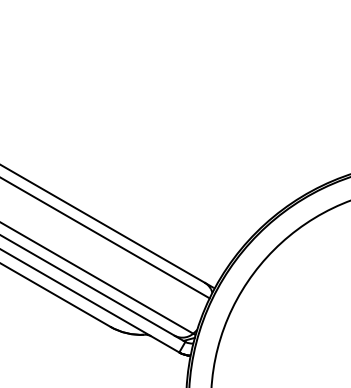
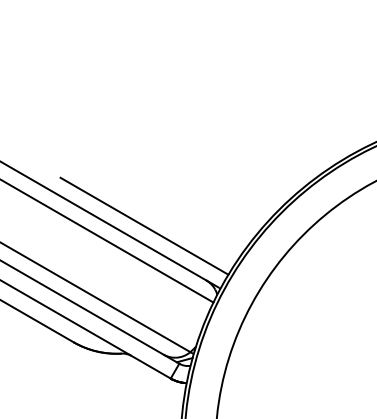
line: (160, 243) -> (144, 225), added

